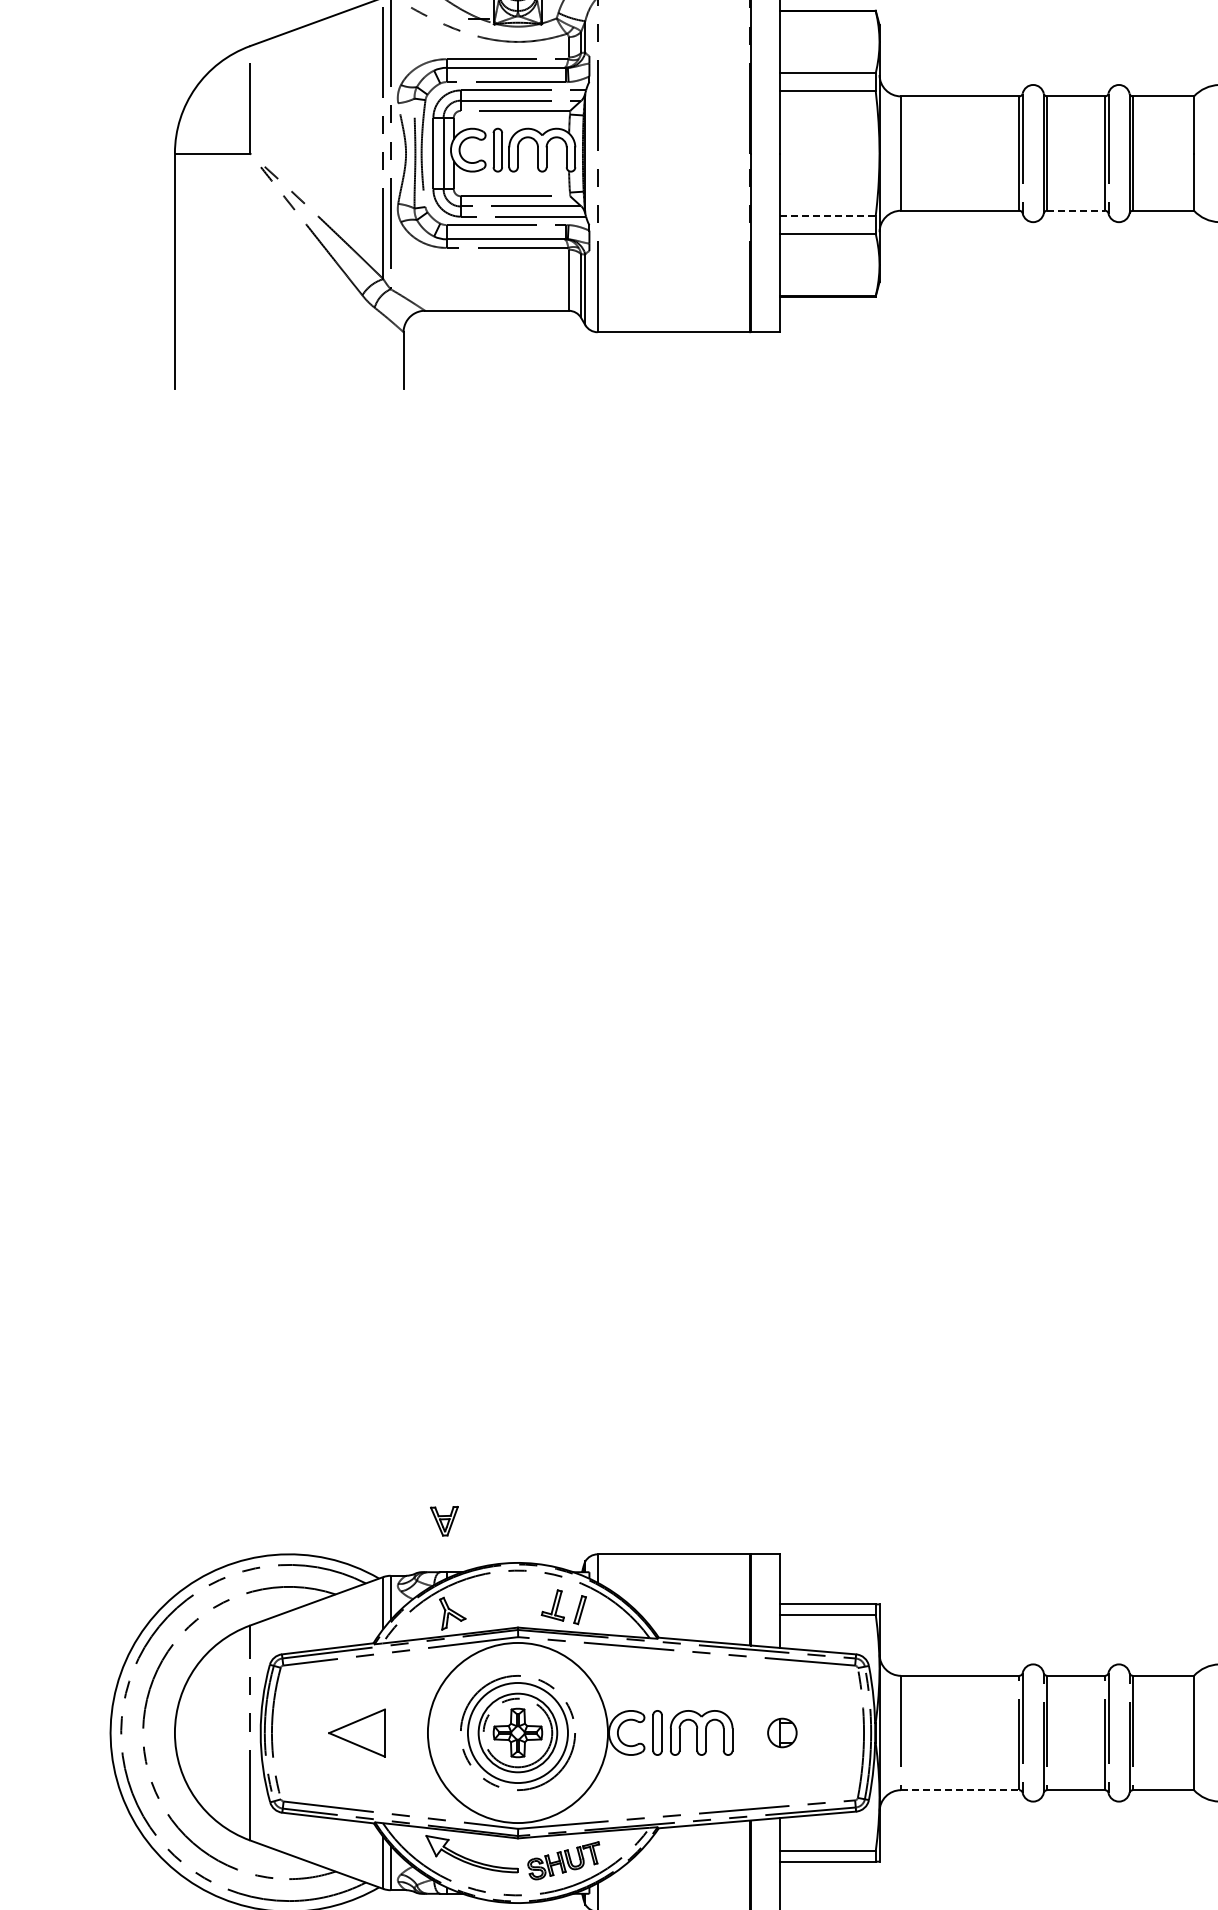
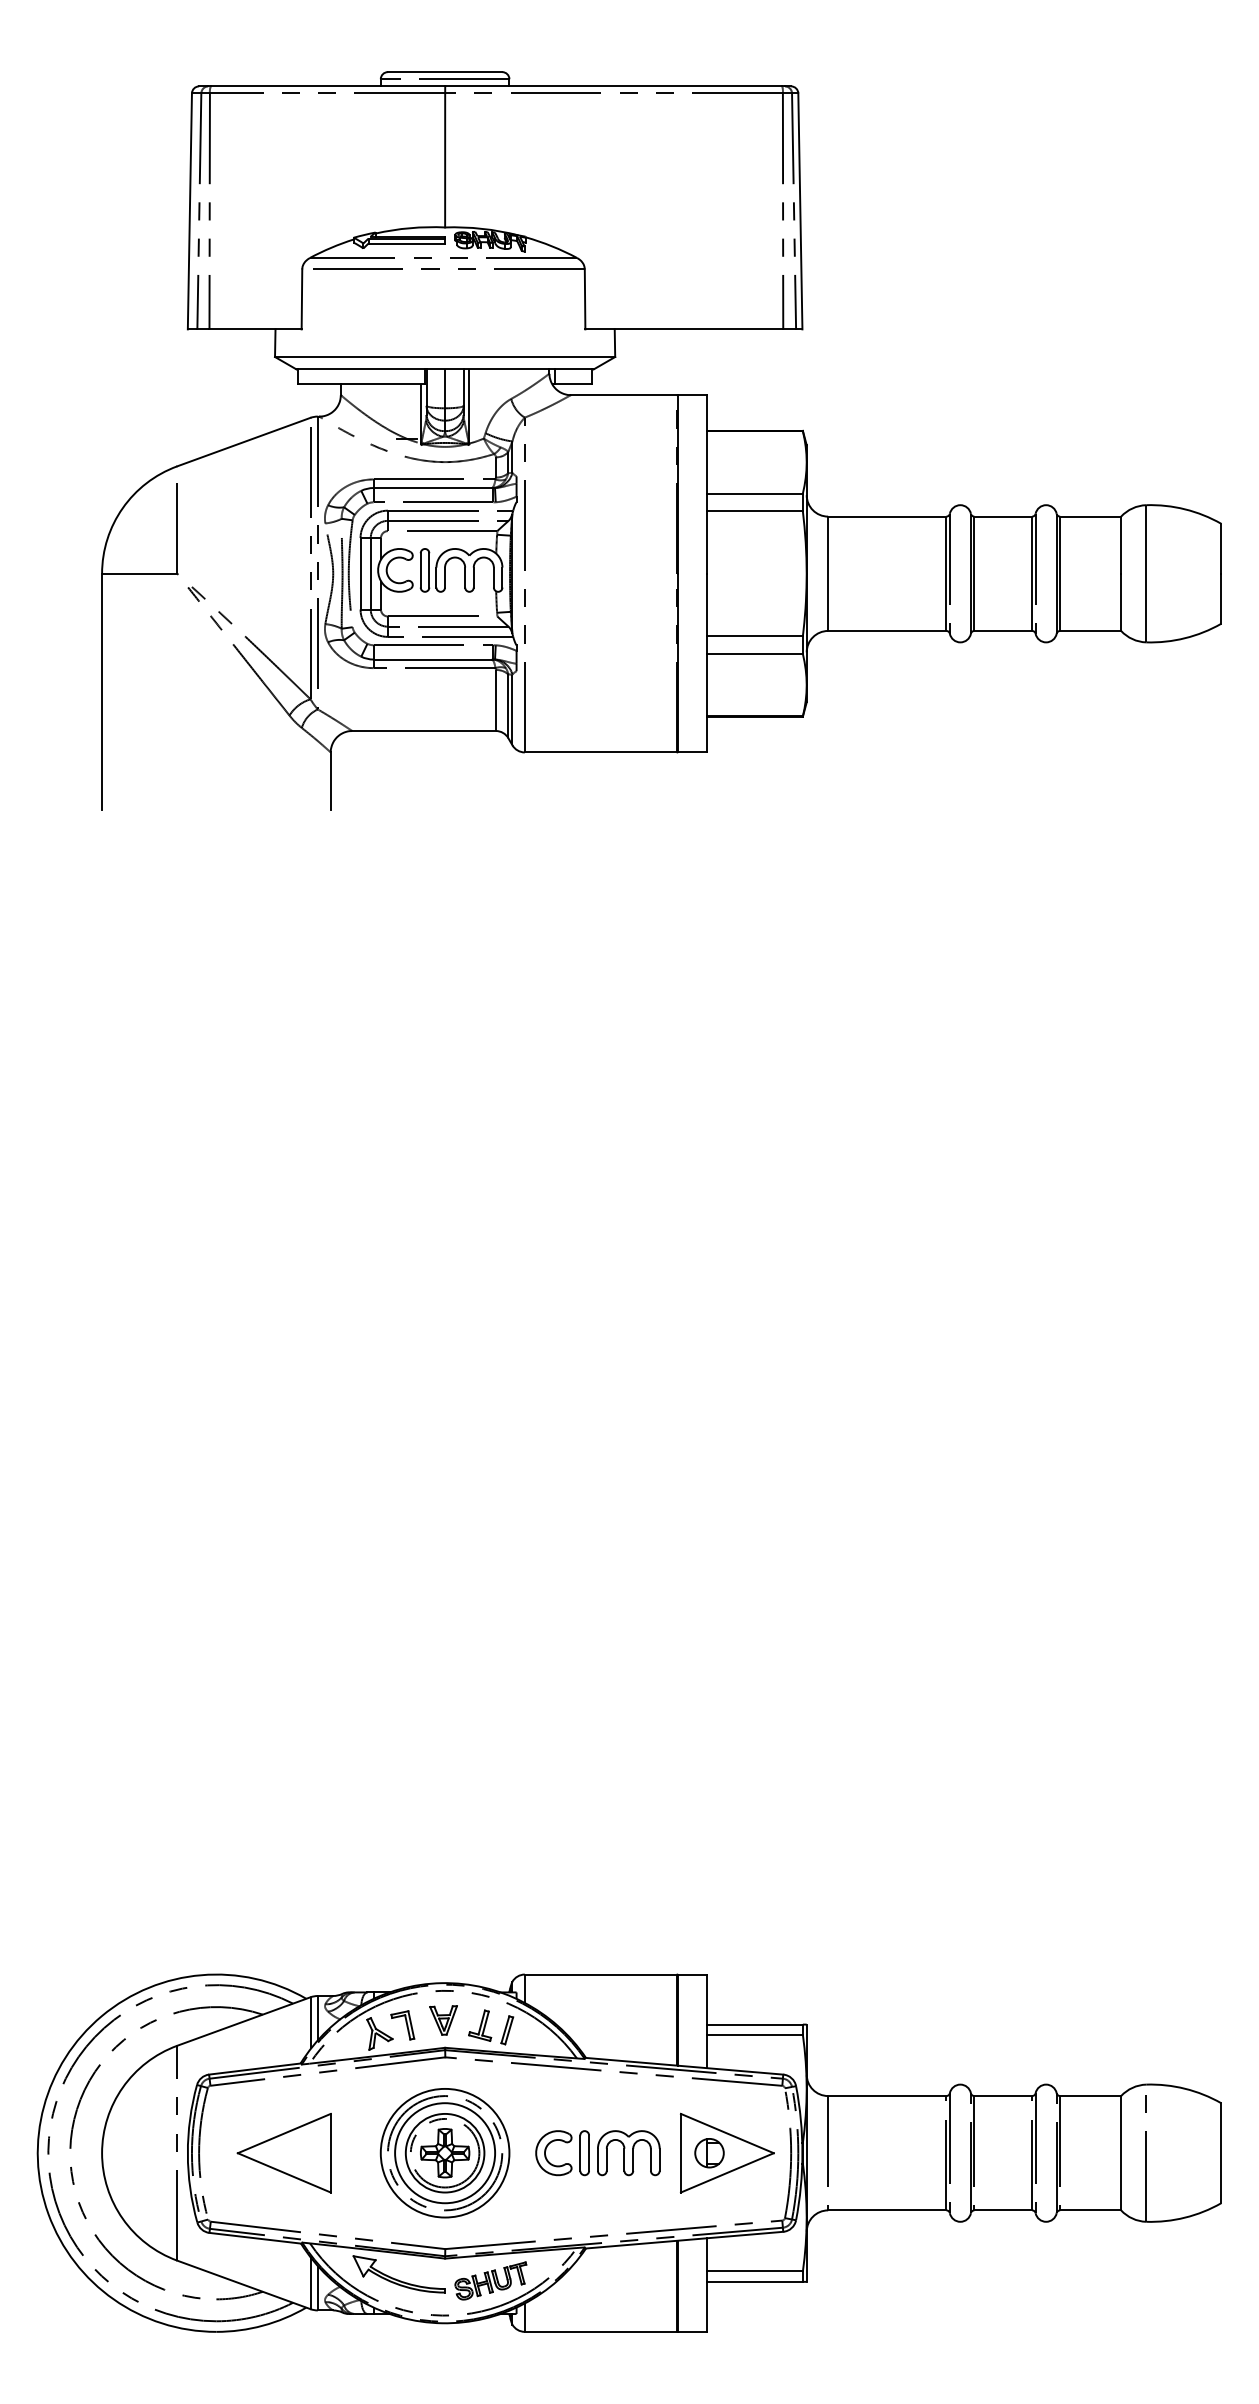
line: (1076, 210) -> (1003, 630), dashed -> solid
line: (828, 216) -> (755, 636), dashed -> solid
part: (444, 1521) -> (443, 2020), moved
part: (475, 1605) -> (402, 2025), added
circle: (517, 1732) -> (444, 2152), size x0.71
part: (800, 1732) -> (727, 2152), added
part: (356, 1733) -> (283, 2153), size x1.67
line: (960, 1790) -> (887, 2210), dashed -> solid

